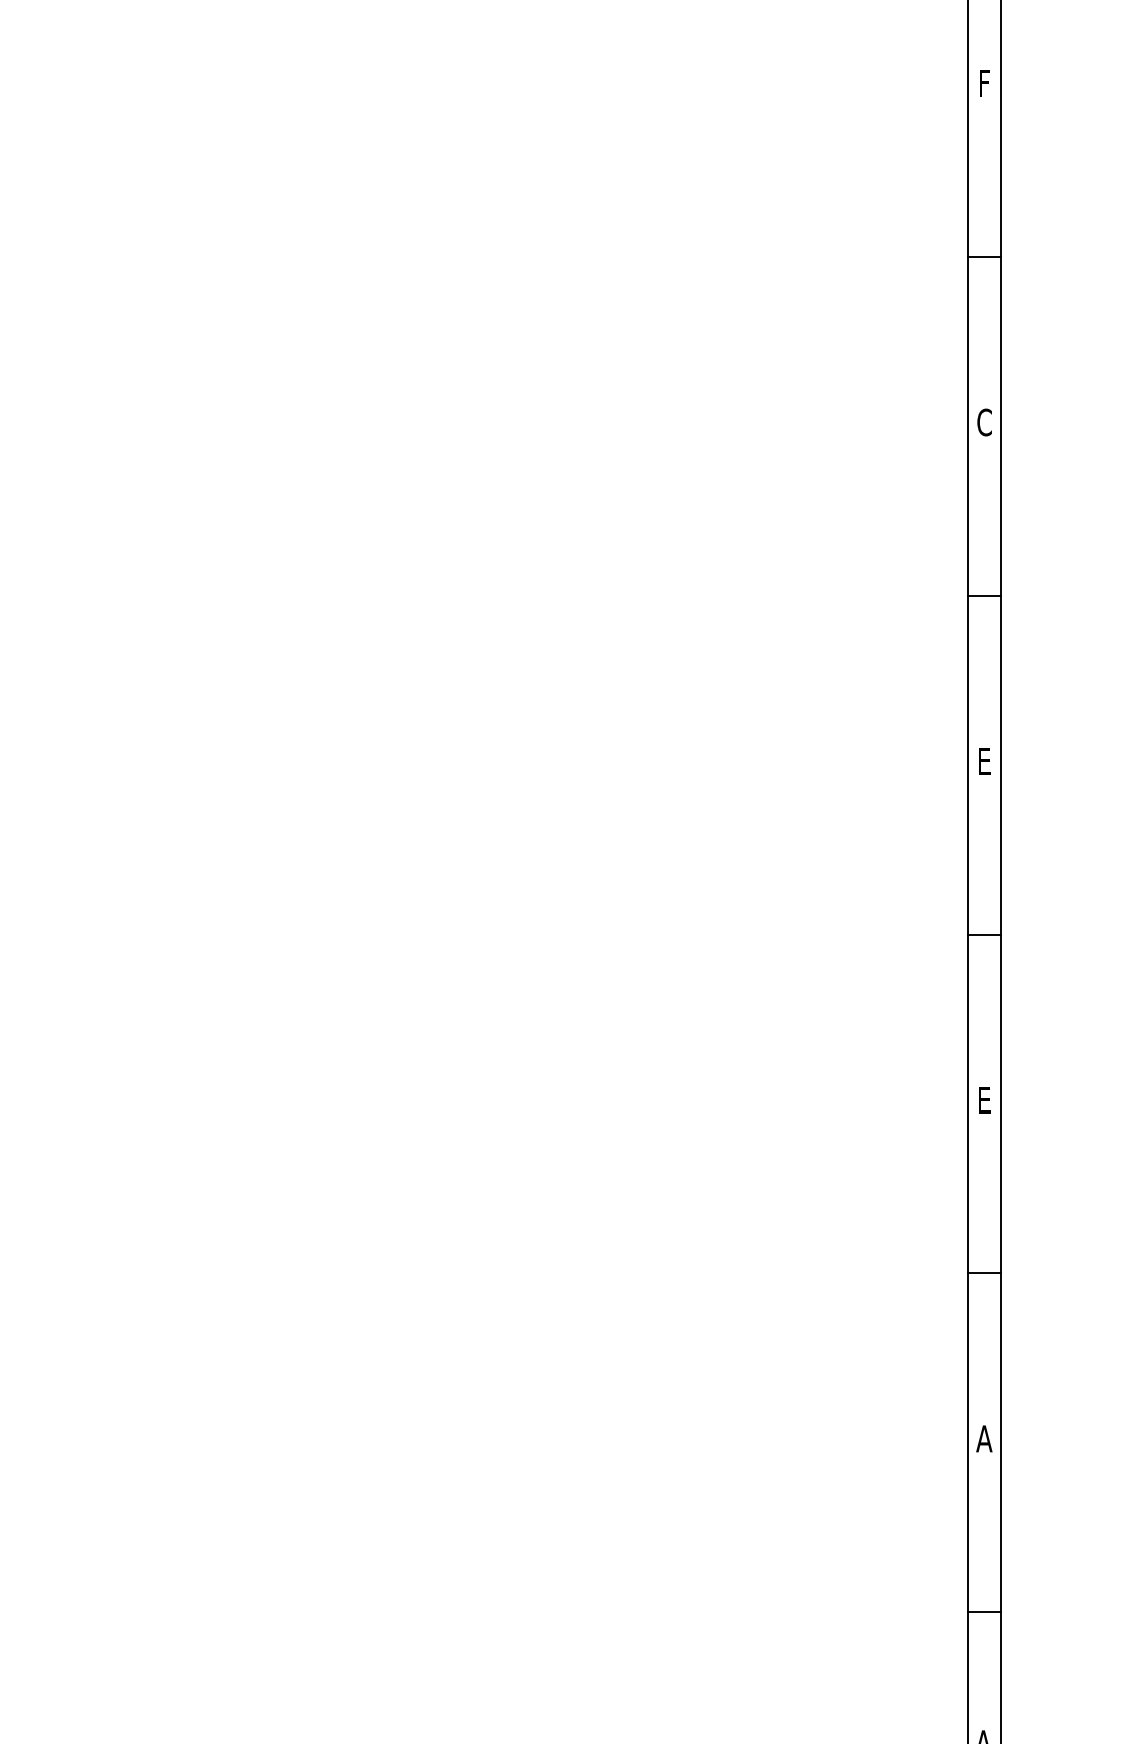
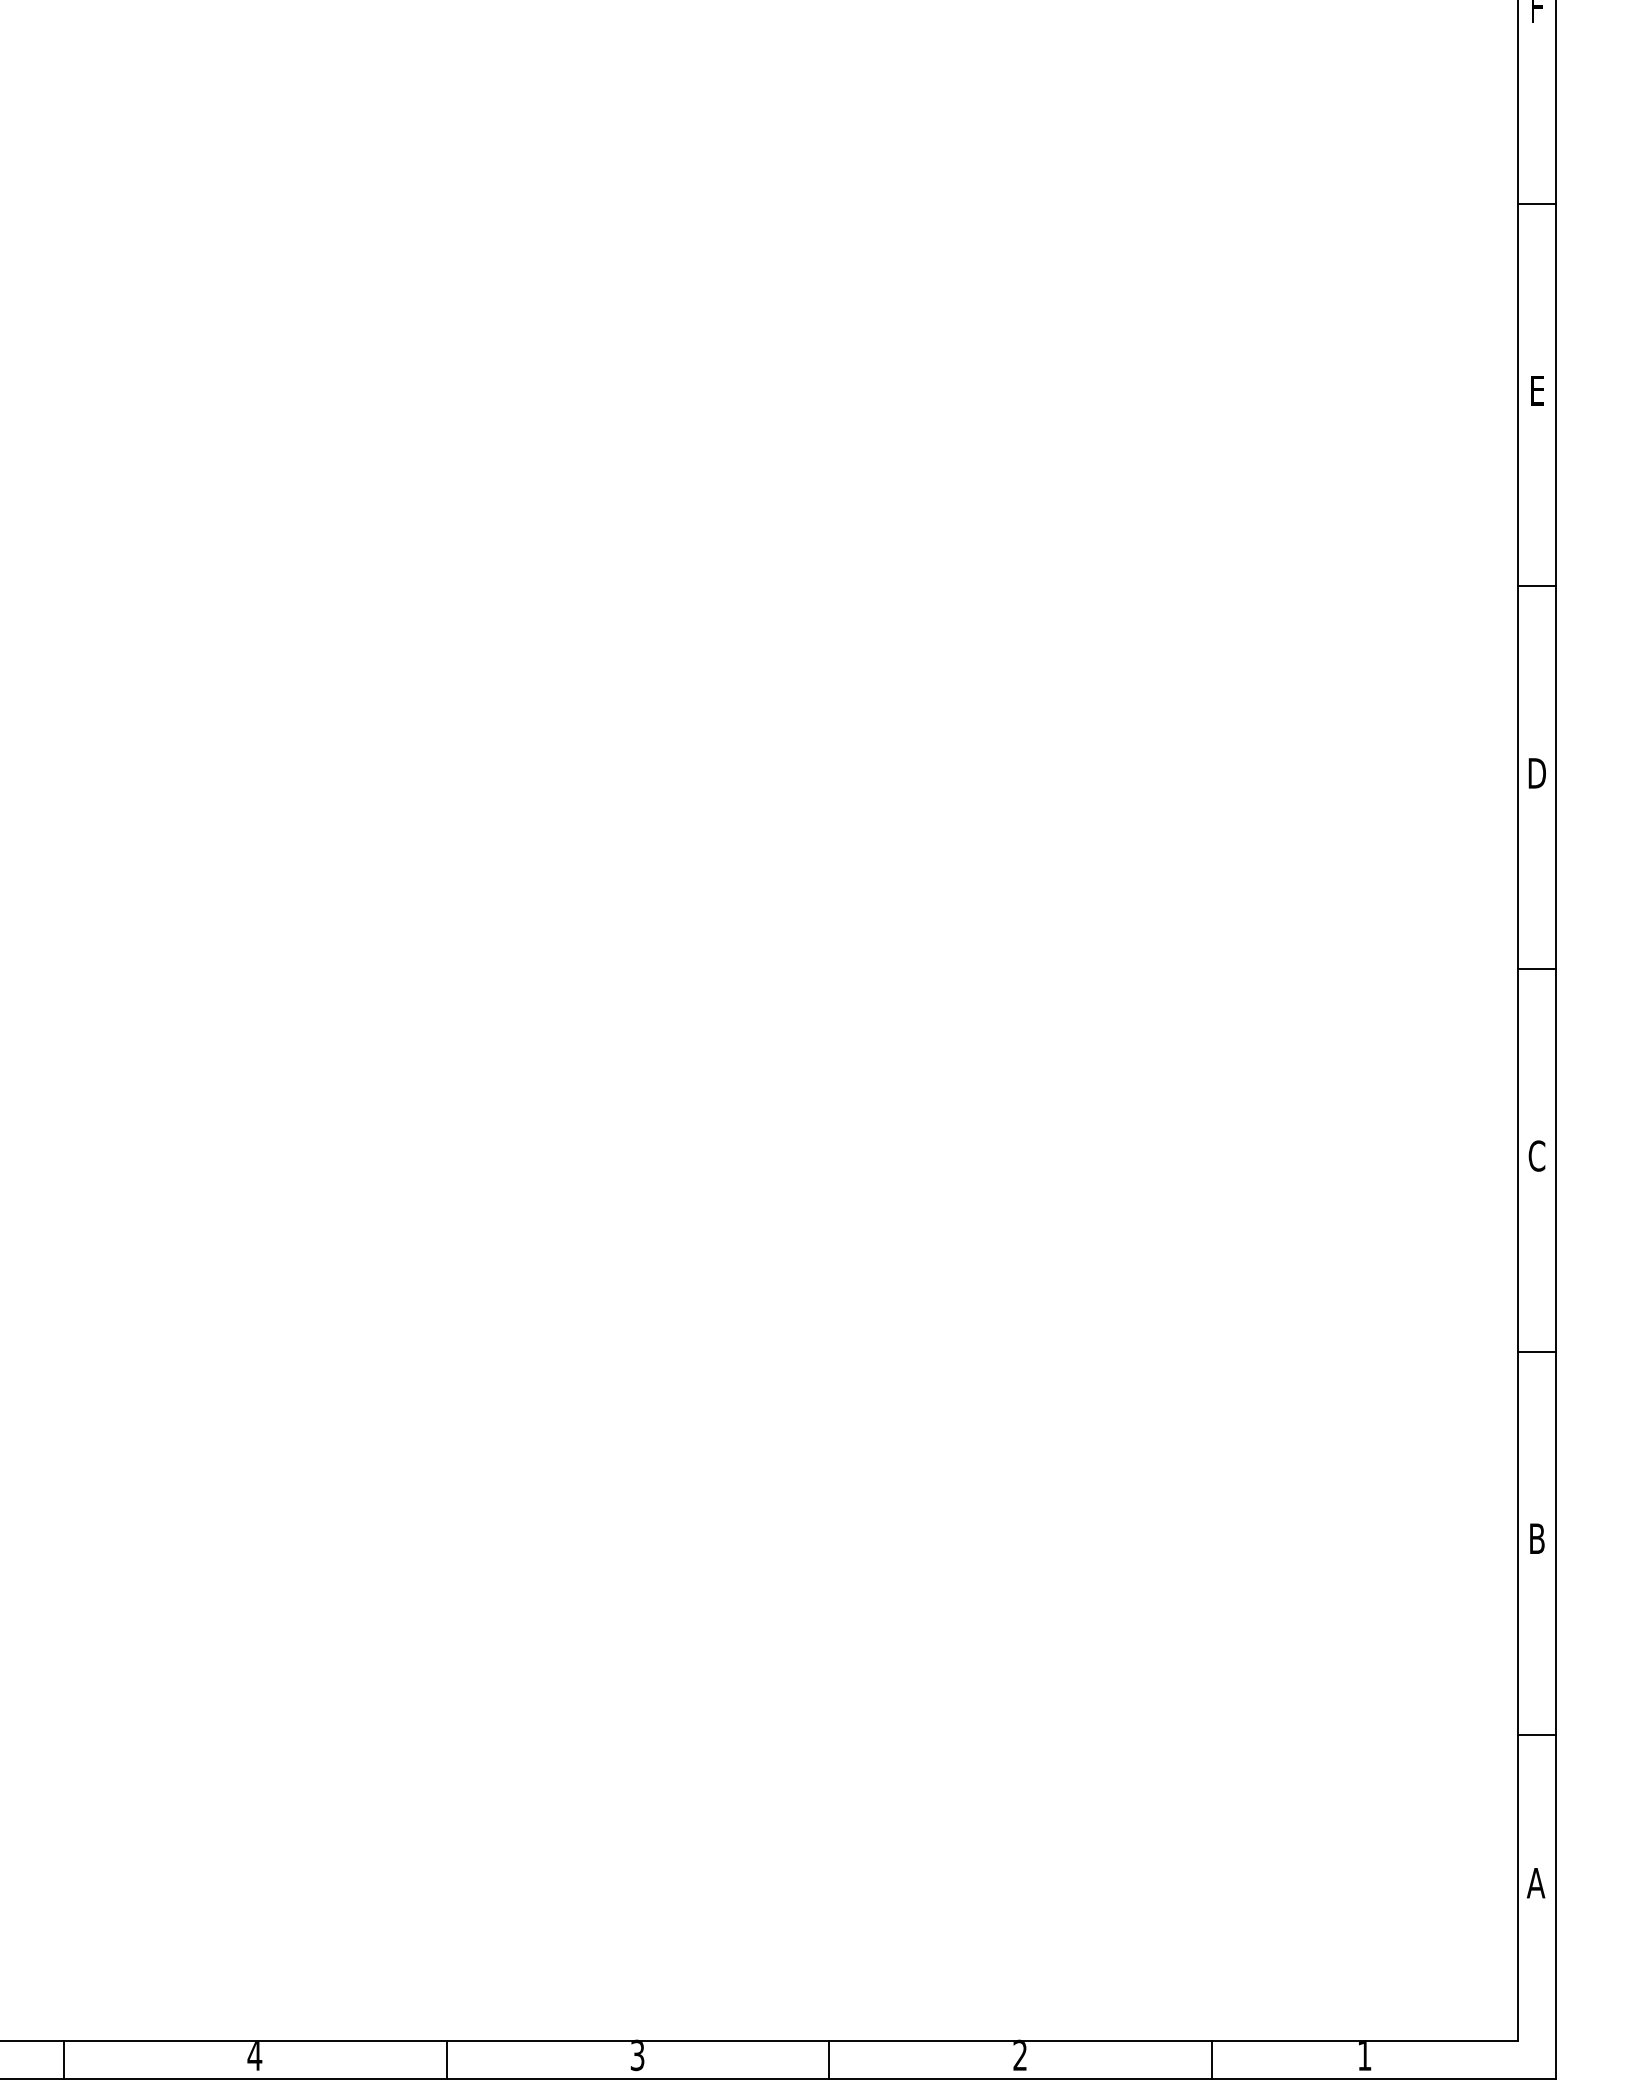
text: (984, 422) -> (1537, 390), C -> E
text: (983, 761) -> (1536, 773), E -> D
text: (983, 1099) -> (1536, 1155), E -> C
text: (983, 1438) -> (1536, 1538), A -> B

